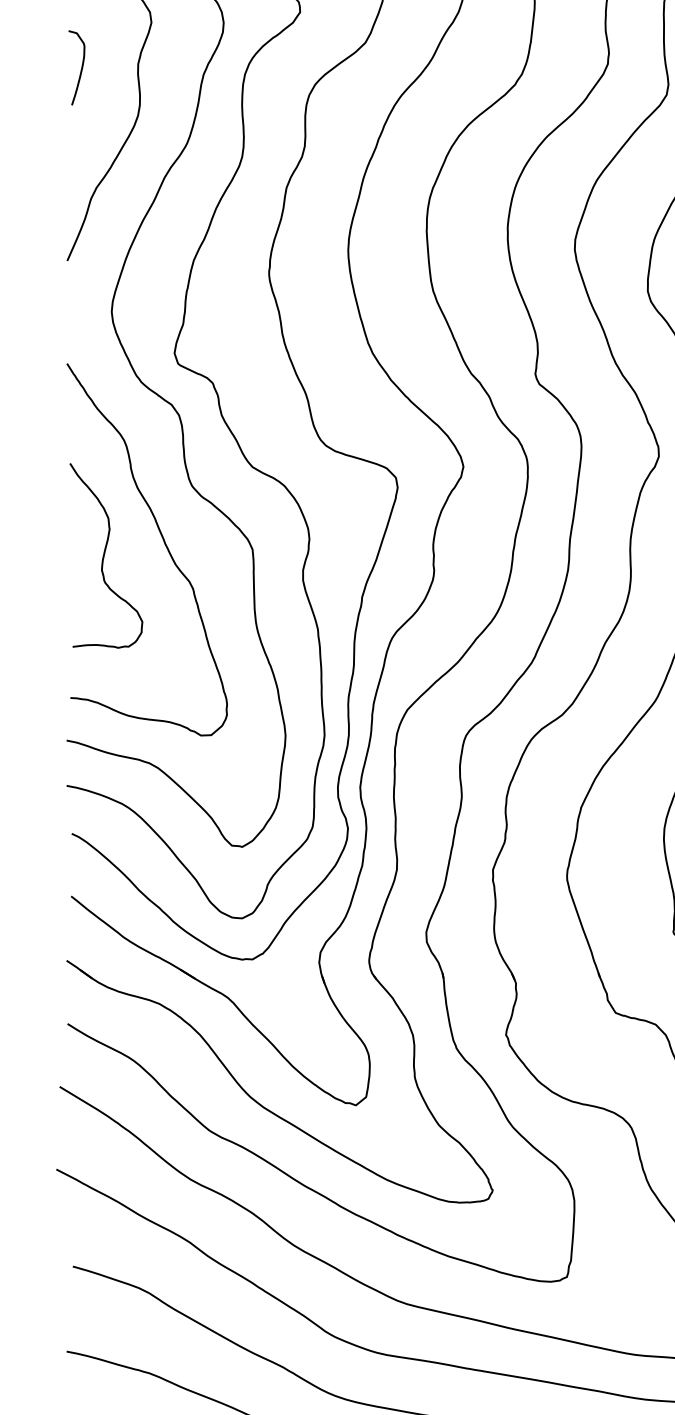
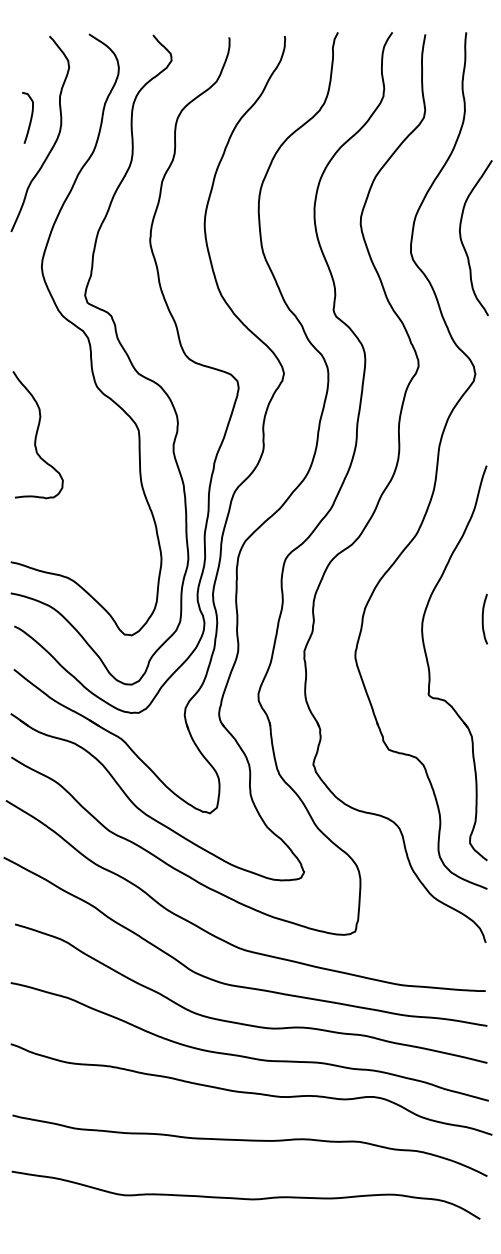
curve: (80, 67) -> (30, 117), moved
curve: (162, 540) -> (76, 424), removed

